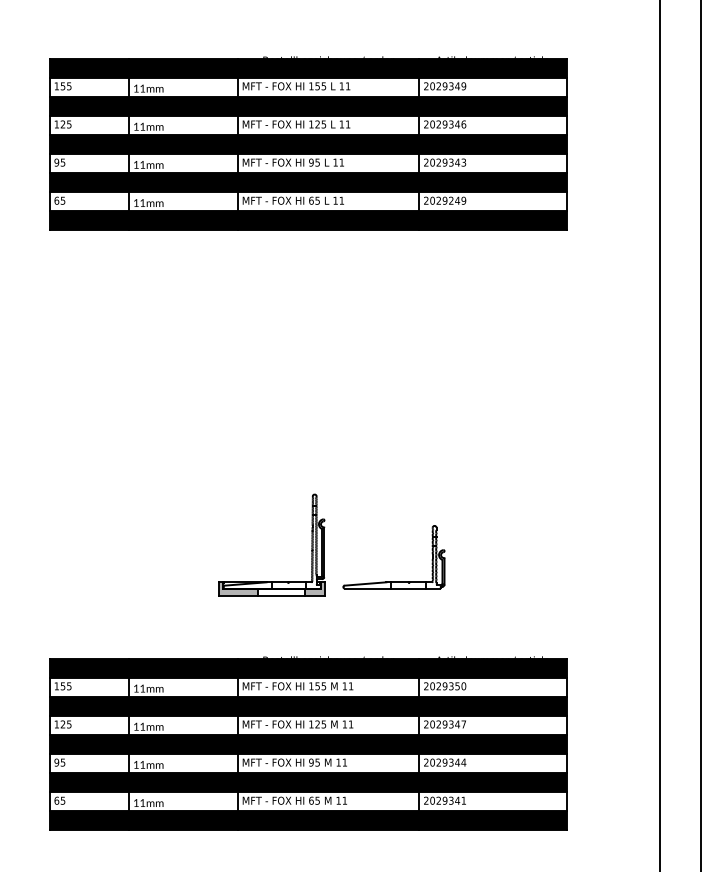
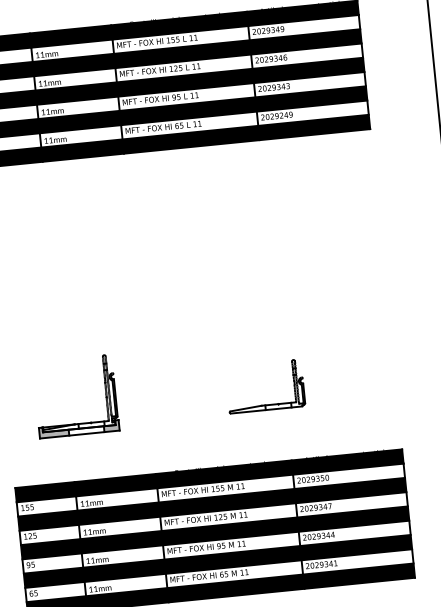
part: (271, 581) -> (78, 423), moved

